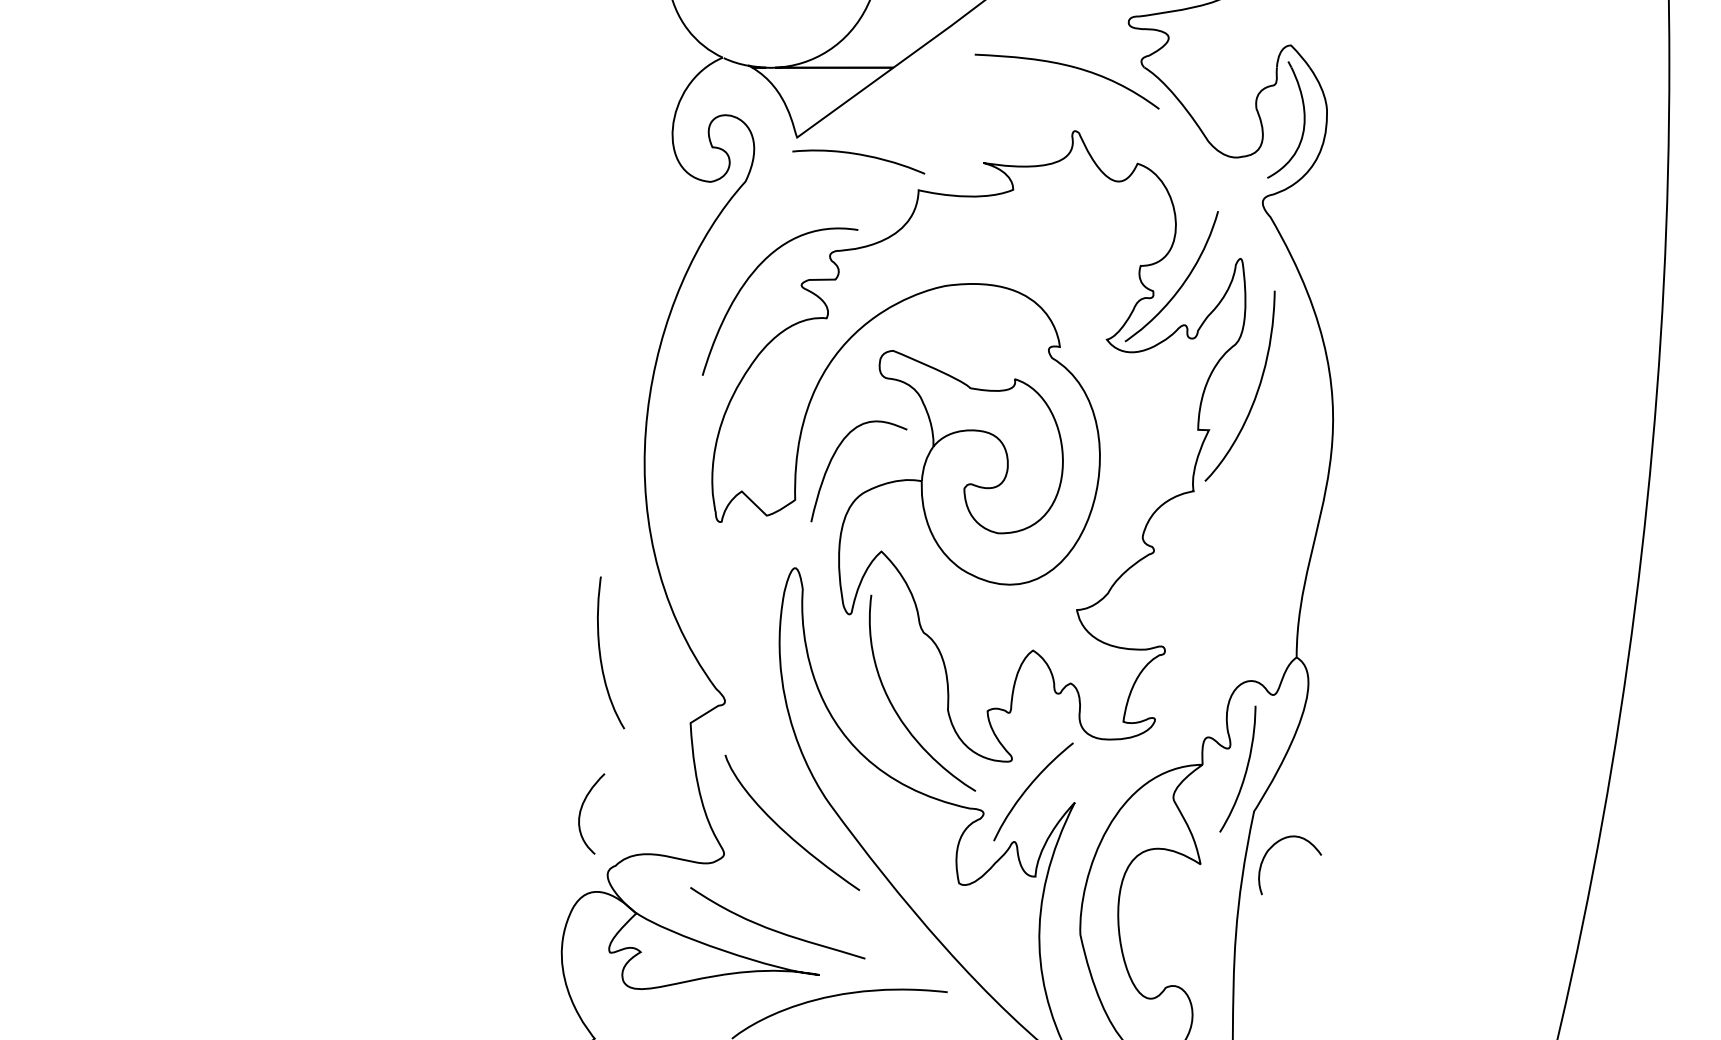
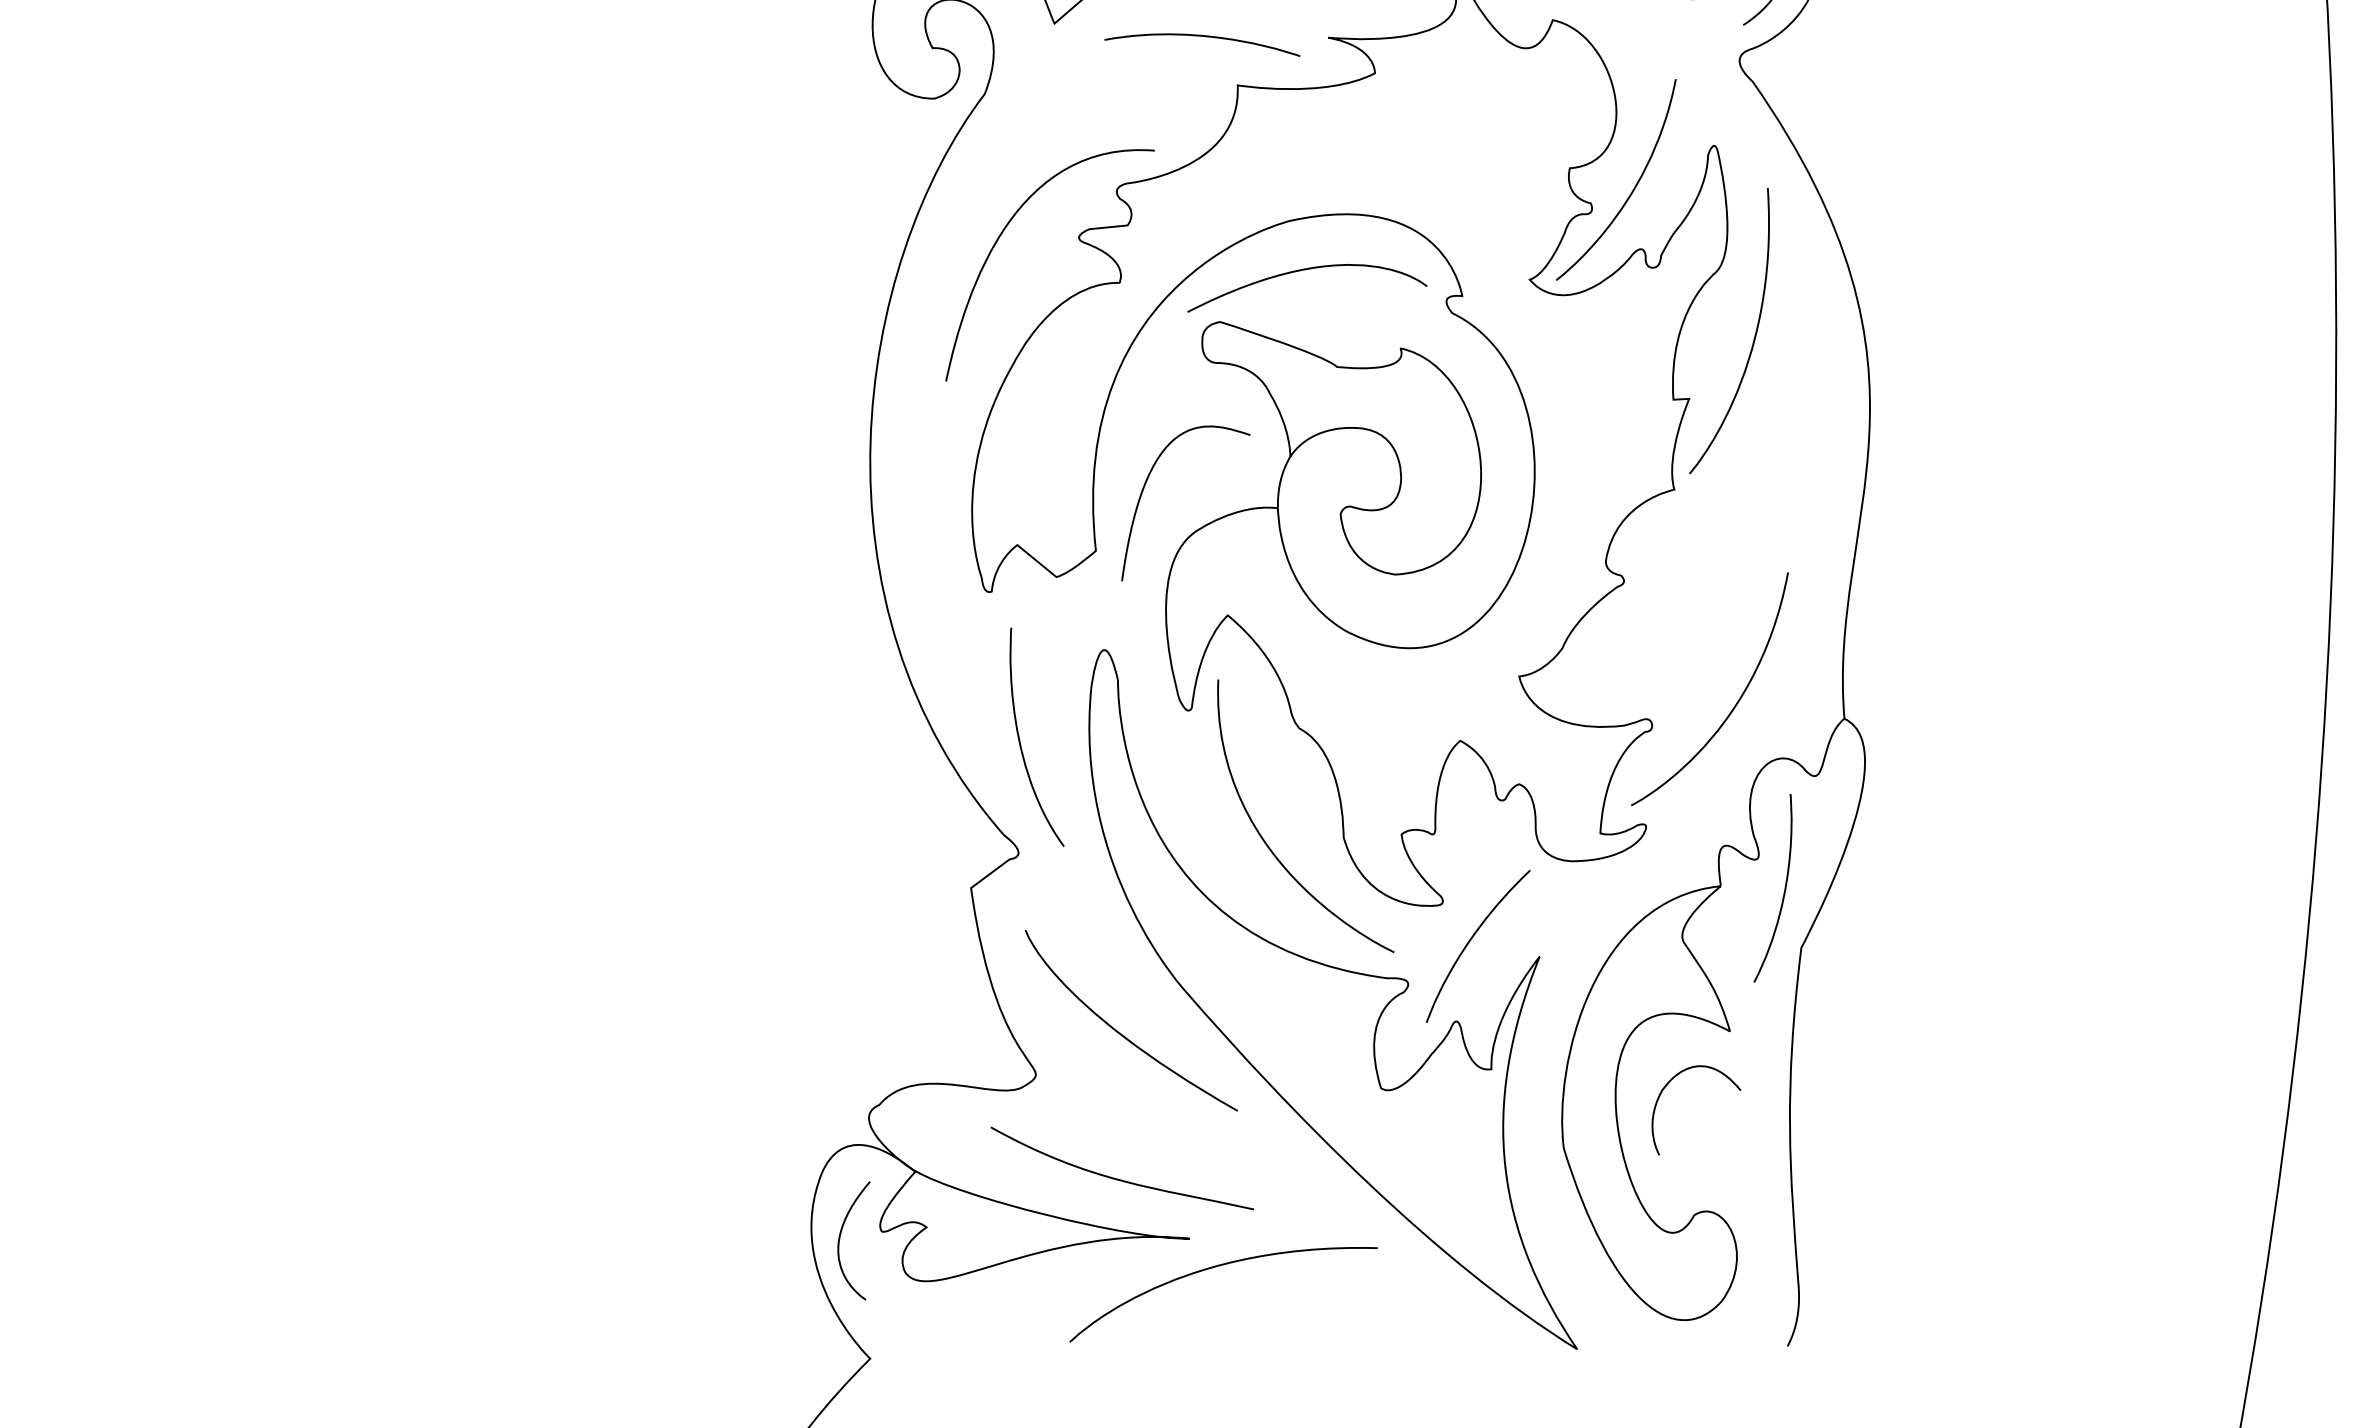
curve: (858, 155) -> (1201, 37), moved
curve: (950, 321) -> (1300, 272), added
curve: (1221, 642) -> (1733, 706), added
curve: (601, 655) -> (1021, 742), moved
curve: (581, 812) -> (840, 1240), moved
curve: (1272, 847) -> (1668, 1085), moved

